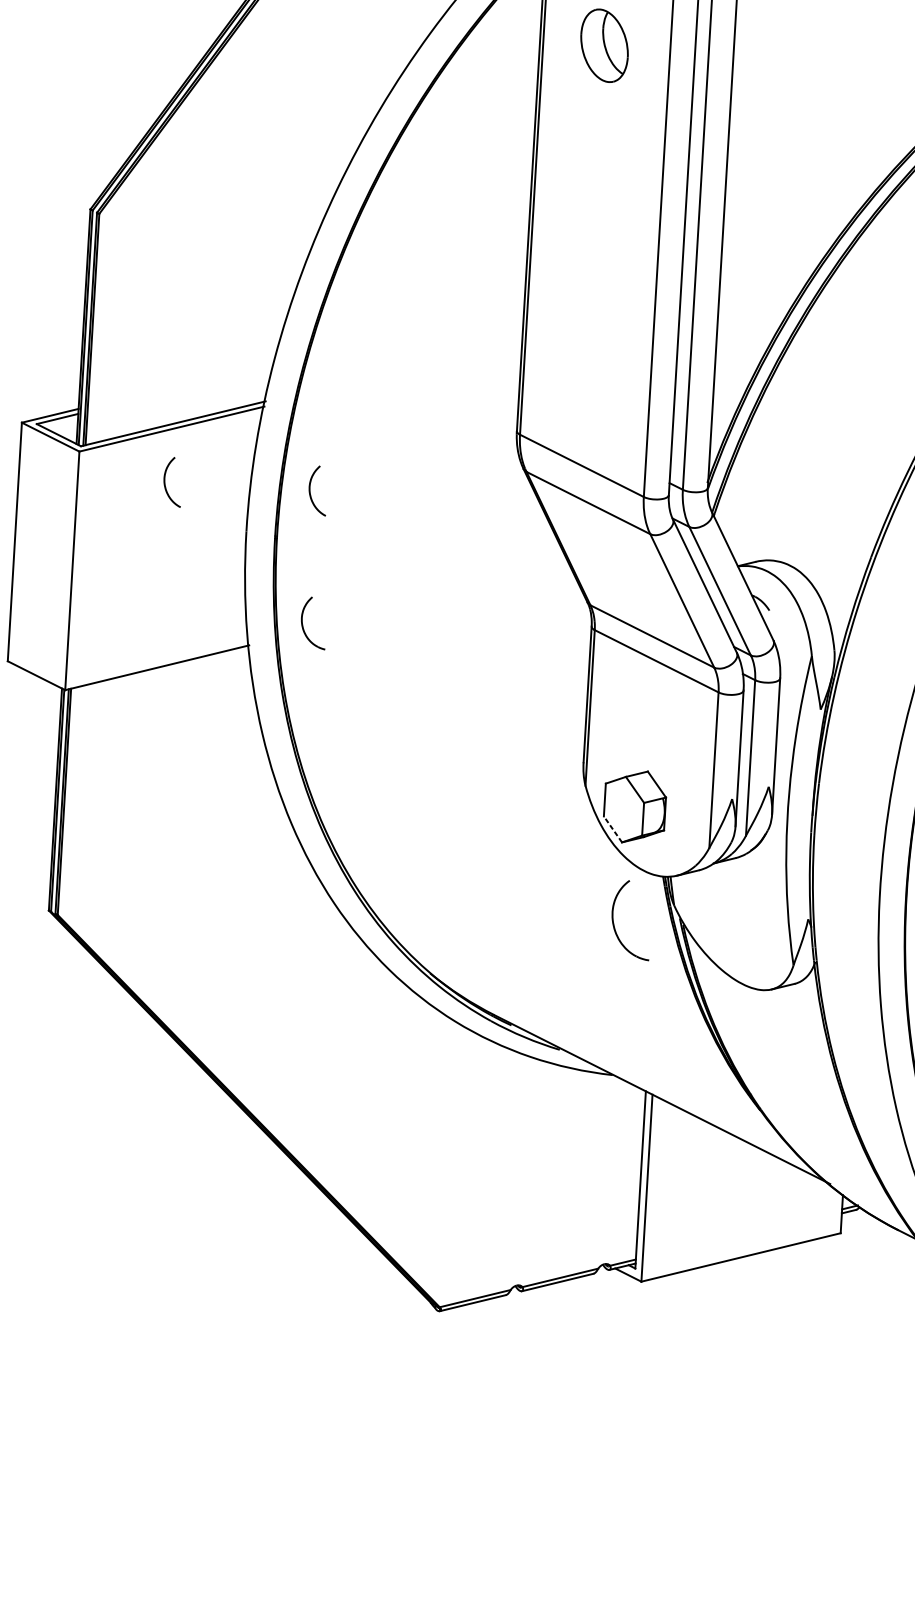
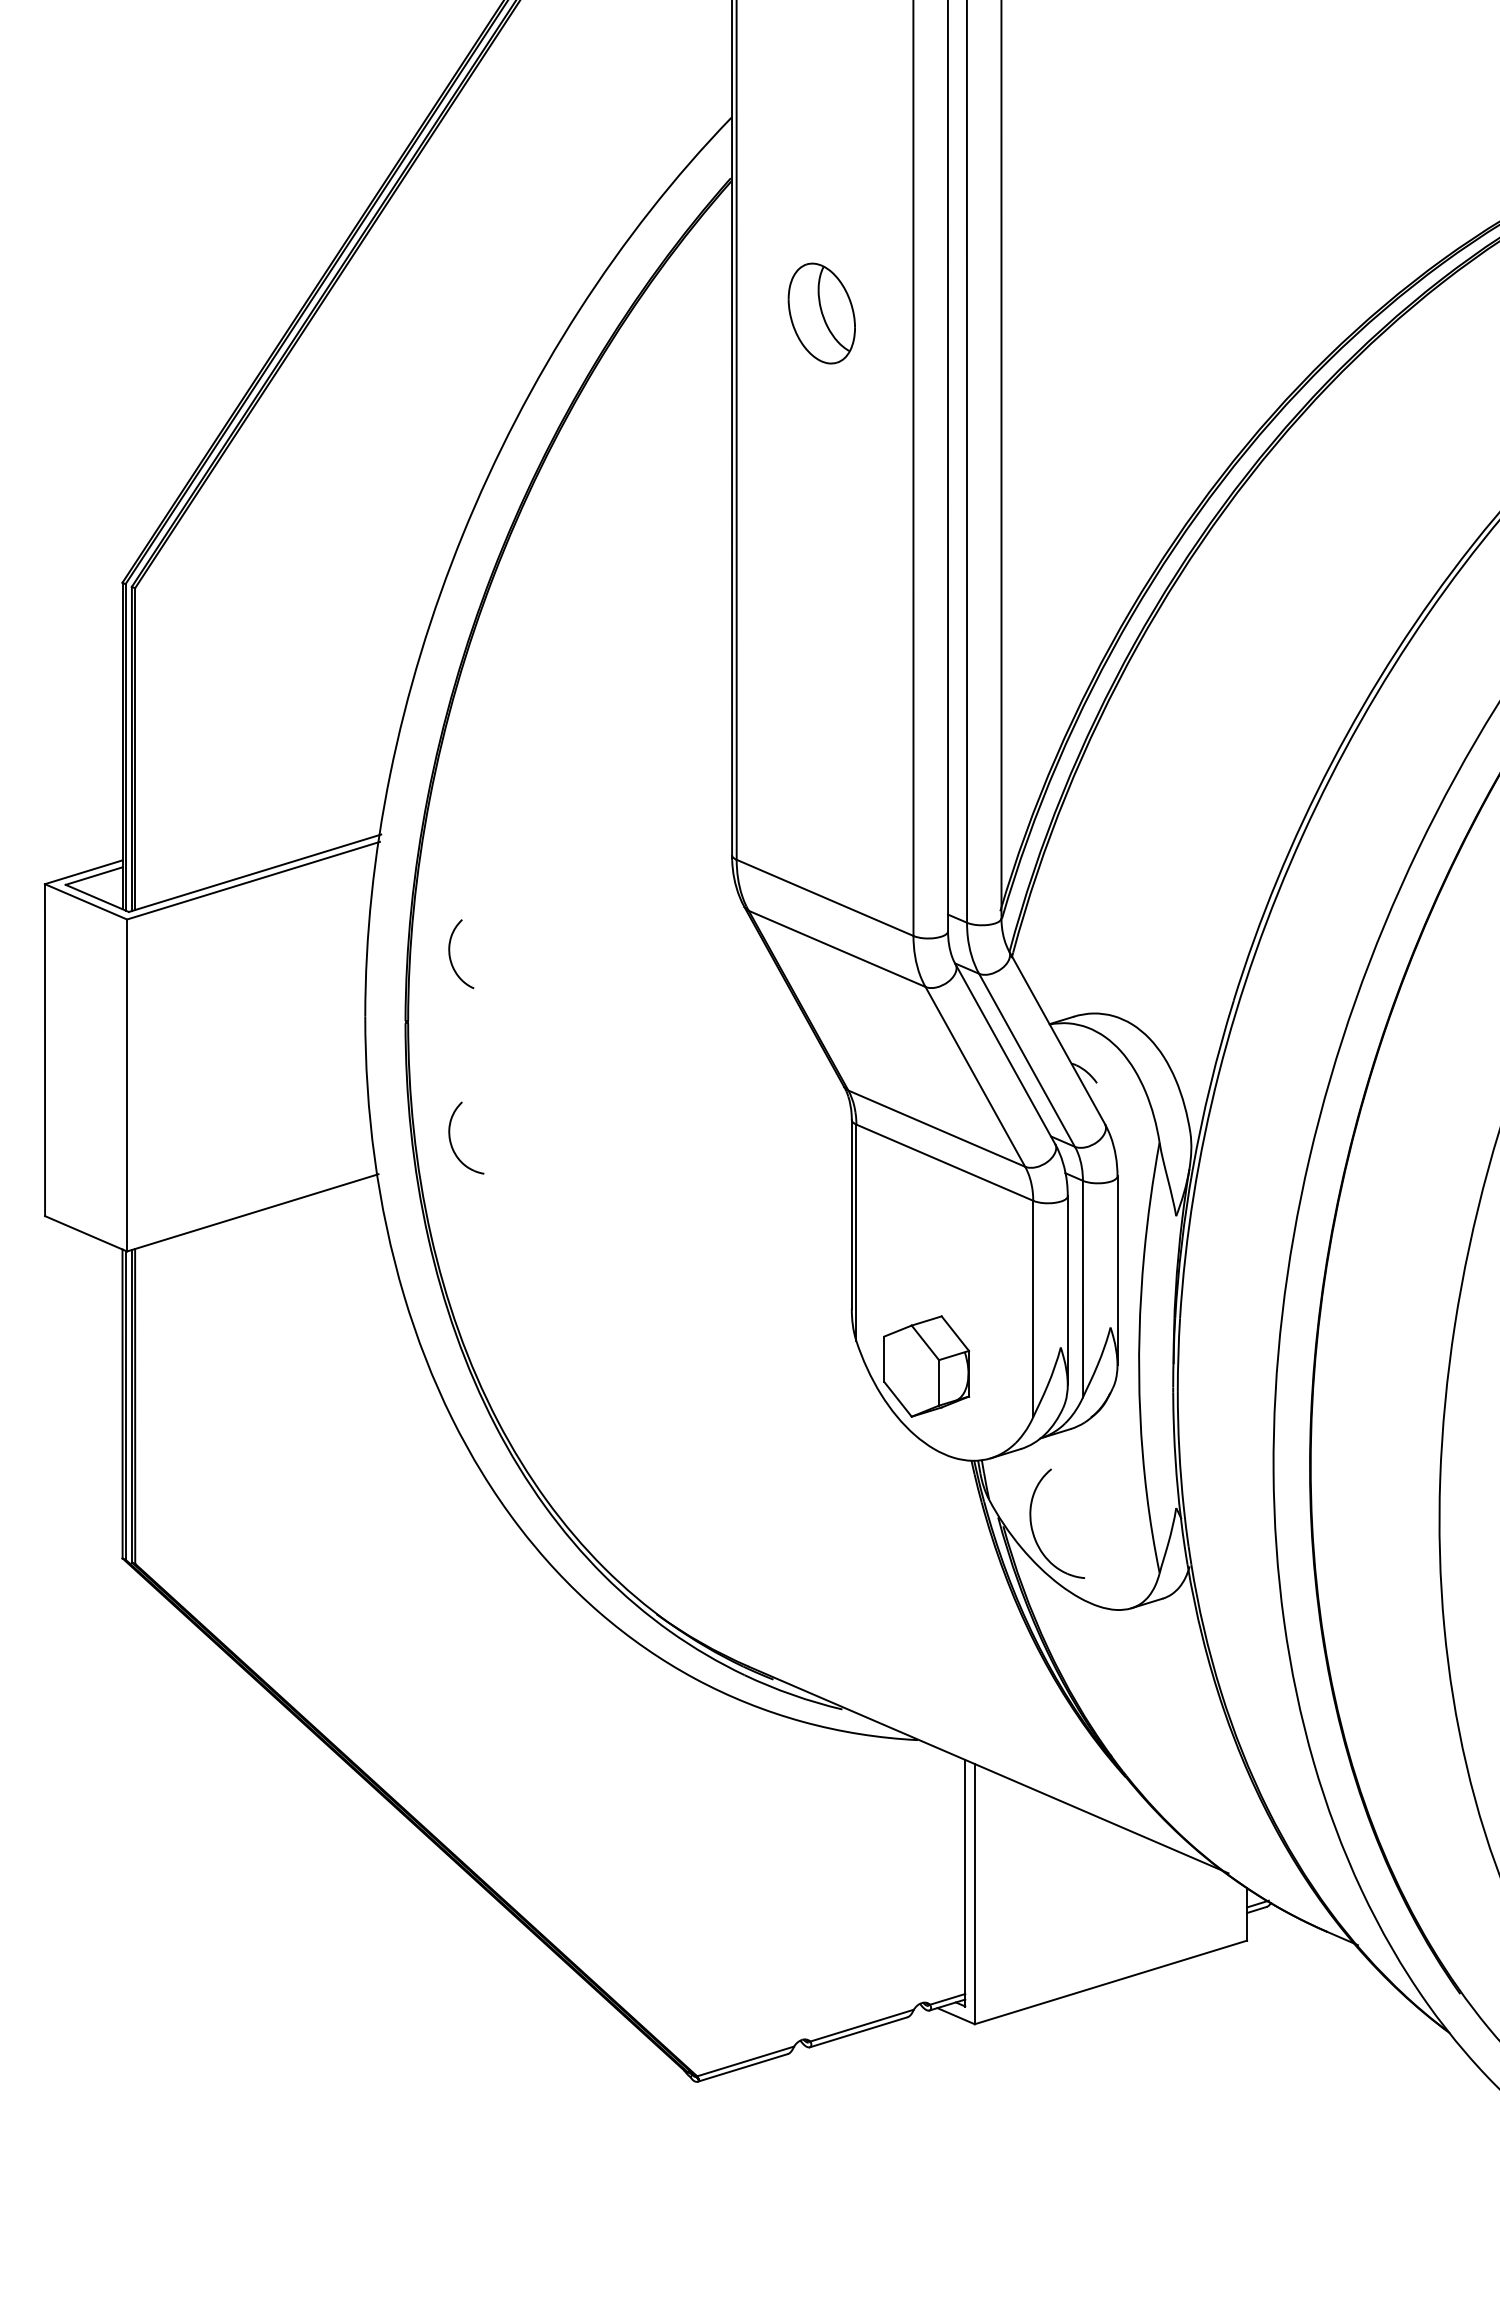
curve: (165, 484) -> (249, 958), removed
line: (612, 829) -> (897, 1399), dashed -> solid
part: (614, 923) -> (1033, 1530), moved

